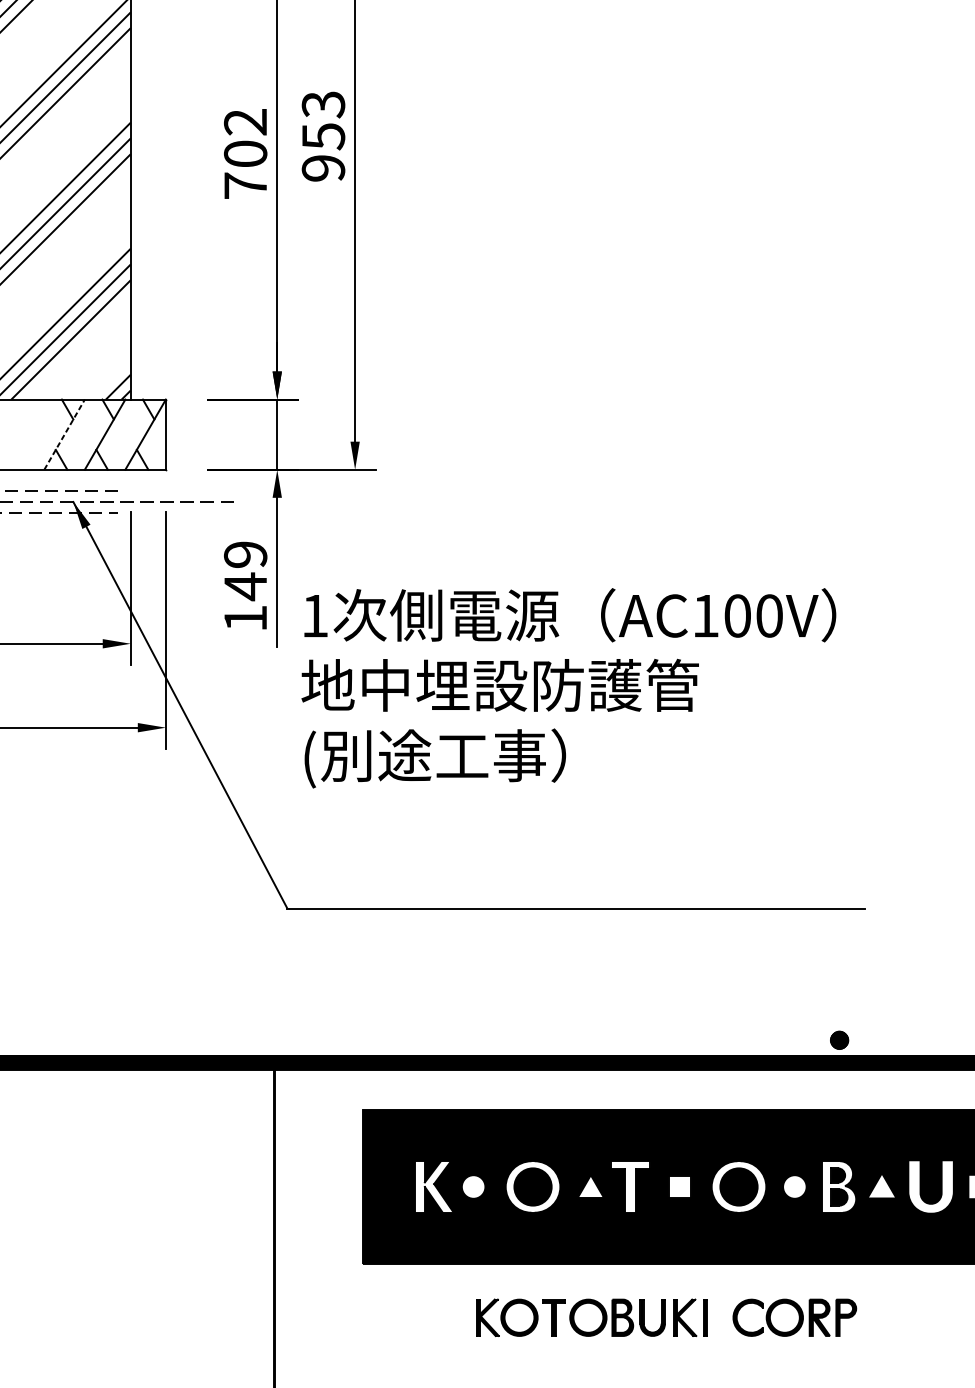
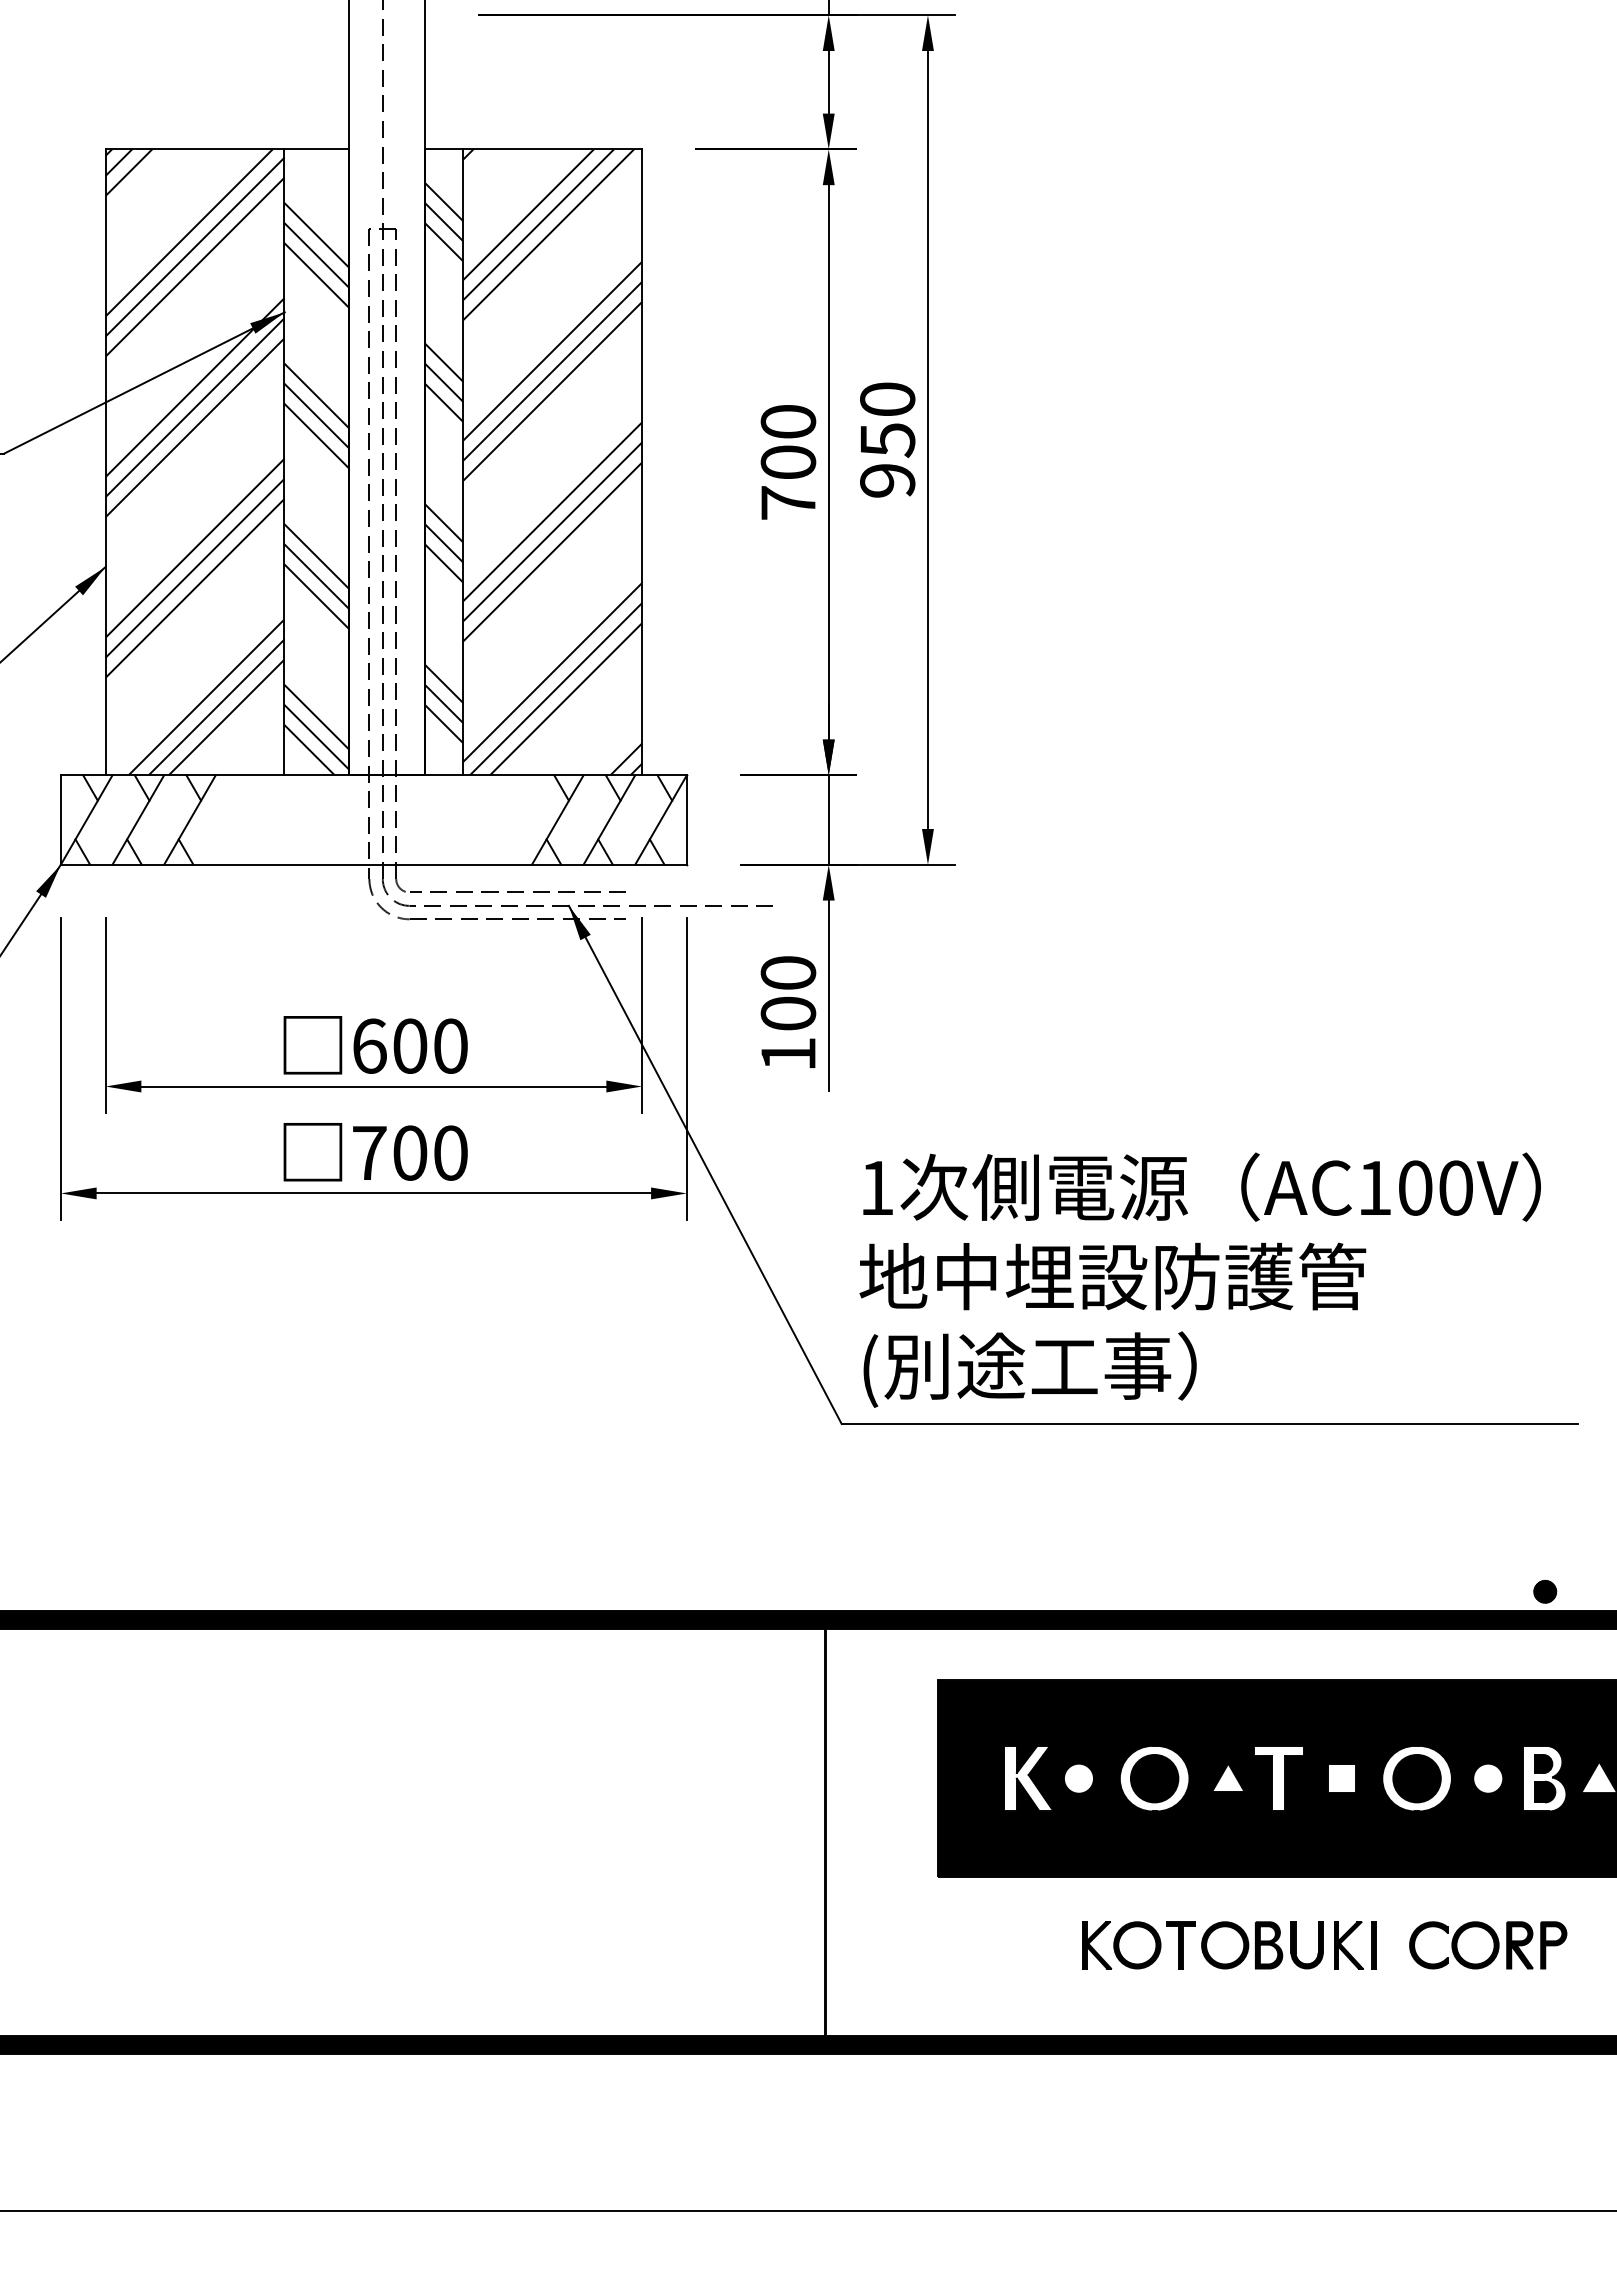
text: (323, 104) -> (887, 399), 953 -> 950
text: (245, 121) -> (788, 421), 702 -> 700
line: (64, 435) -> (557, 820), dashed -> solid
text: (245, 571) -> (788, 994), 149 -> 100
text: (568, 687) -> (1199, 1279), moved

